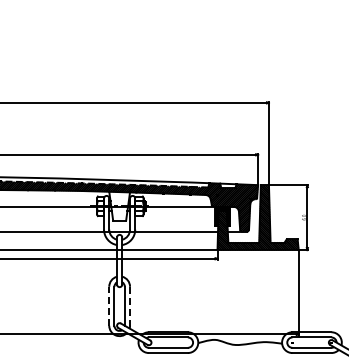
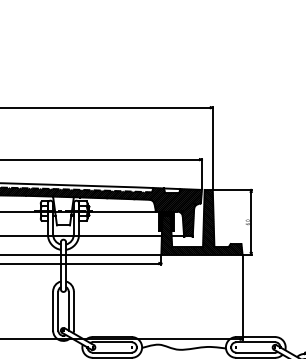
line: (109, 305) -> (53, 310), dashed -> solid
line: (130, 306) -> (74, 311), dashed -> solid

